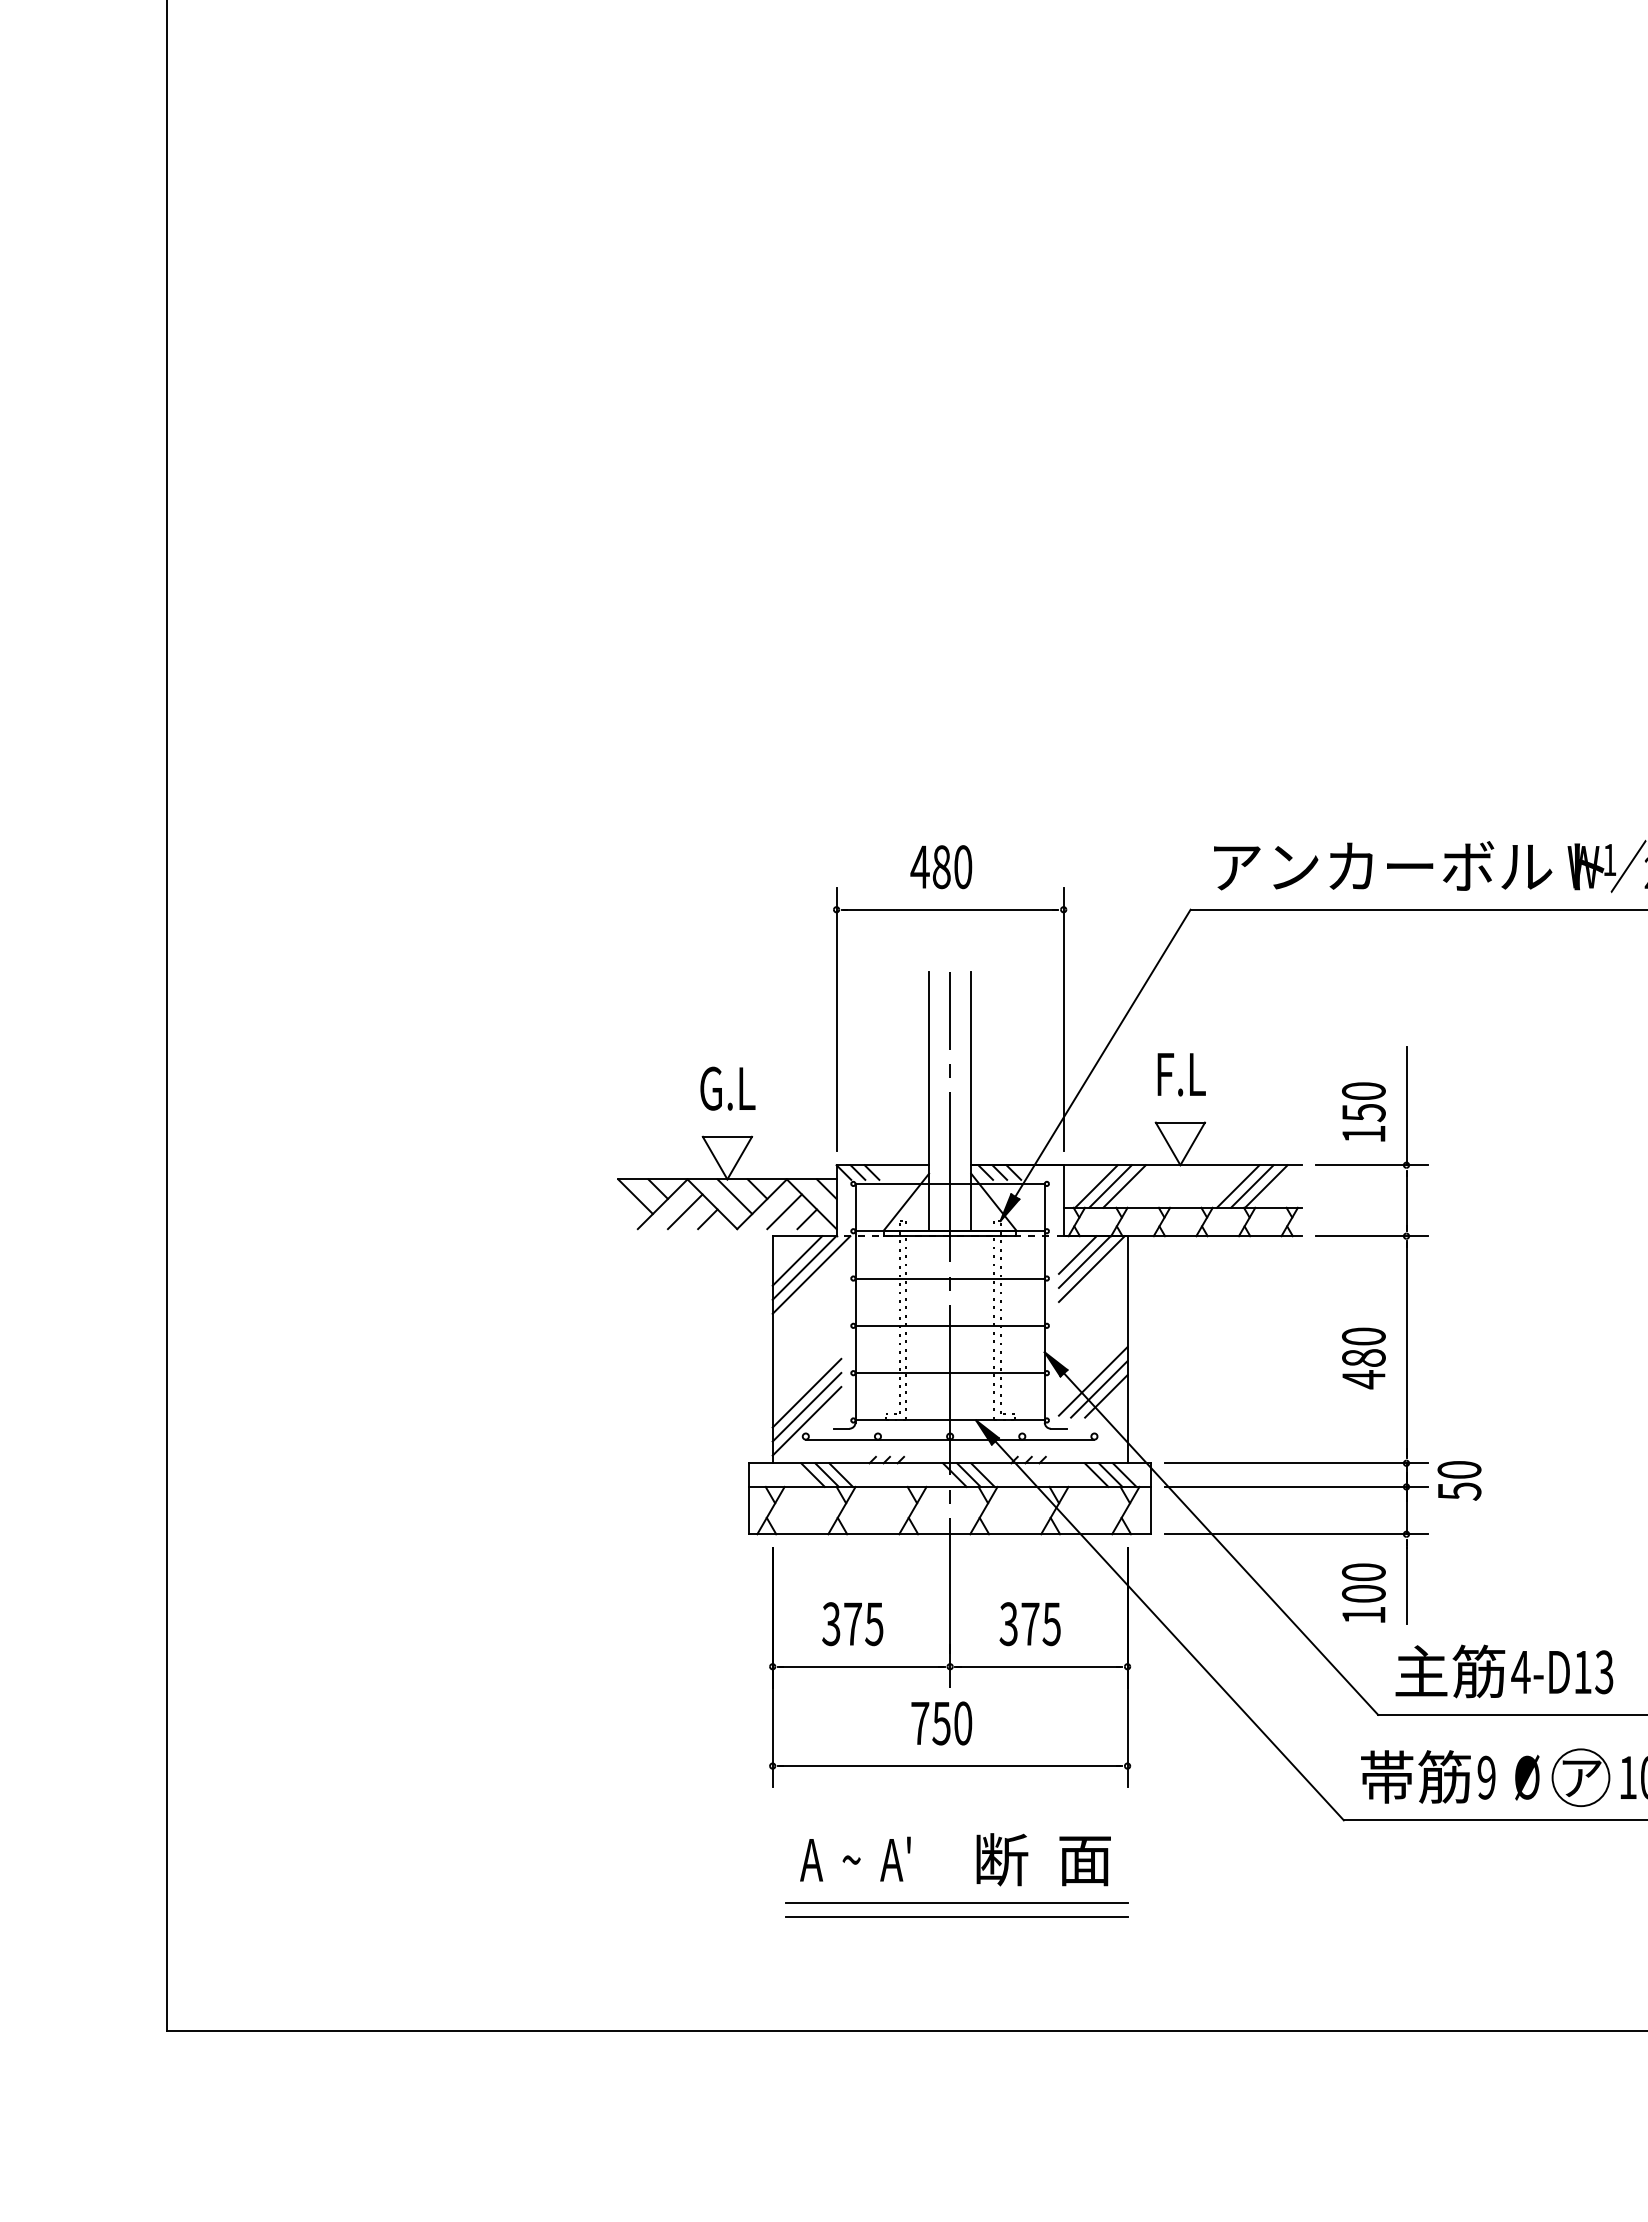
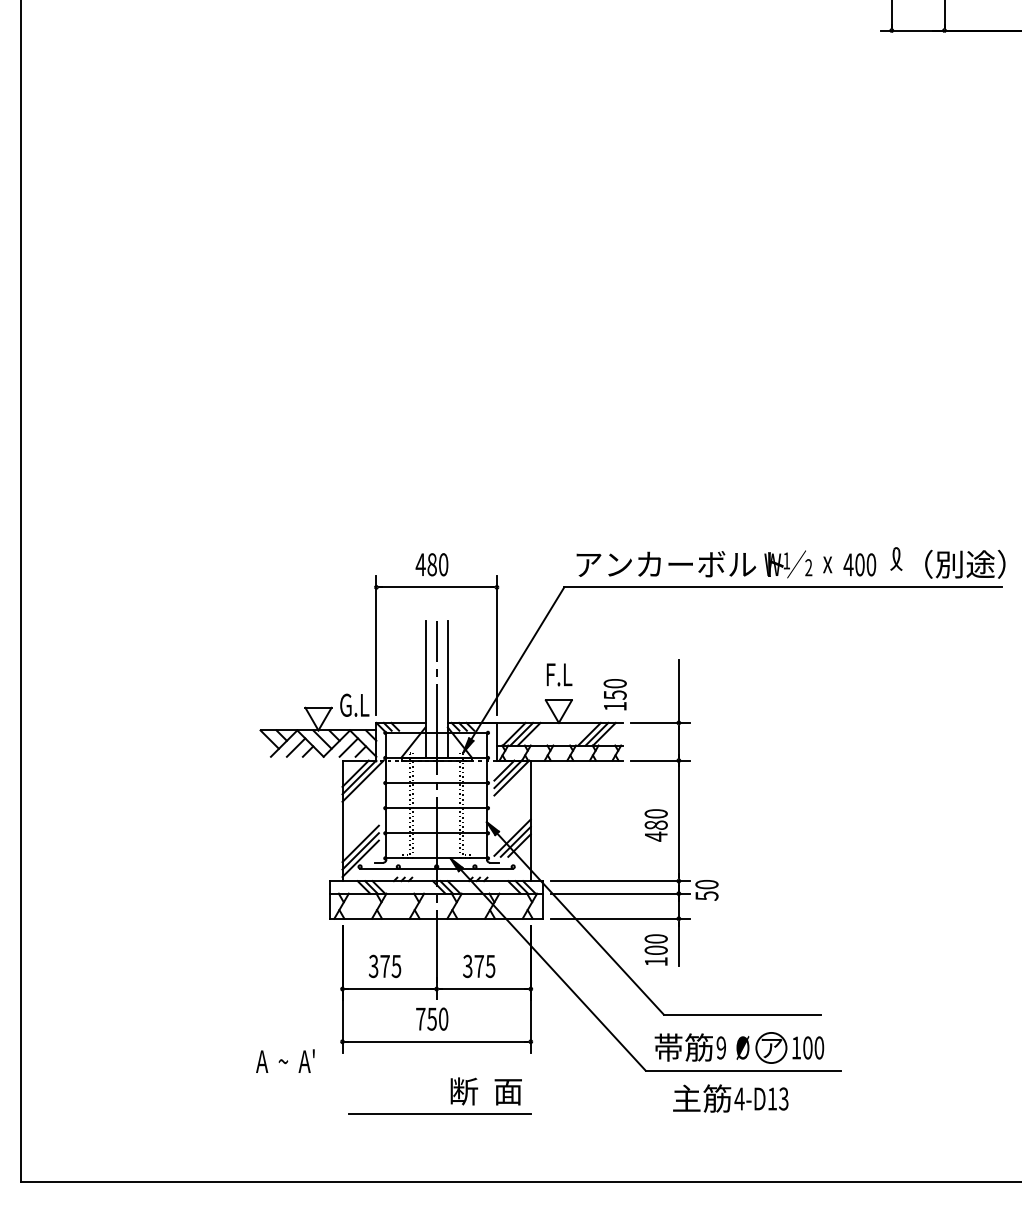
text: (727, 1087) -> (354, 704), moved
text: (1362, 1111) -> (614, 694), moved
text: (1503, 1671) -> (730, 1098), moved
text: (855, 1857) -> (285, 1060), moved
line: (957, 1916) -> (440, 1121), removed

